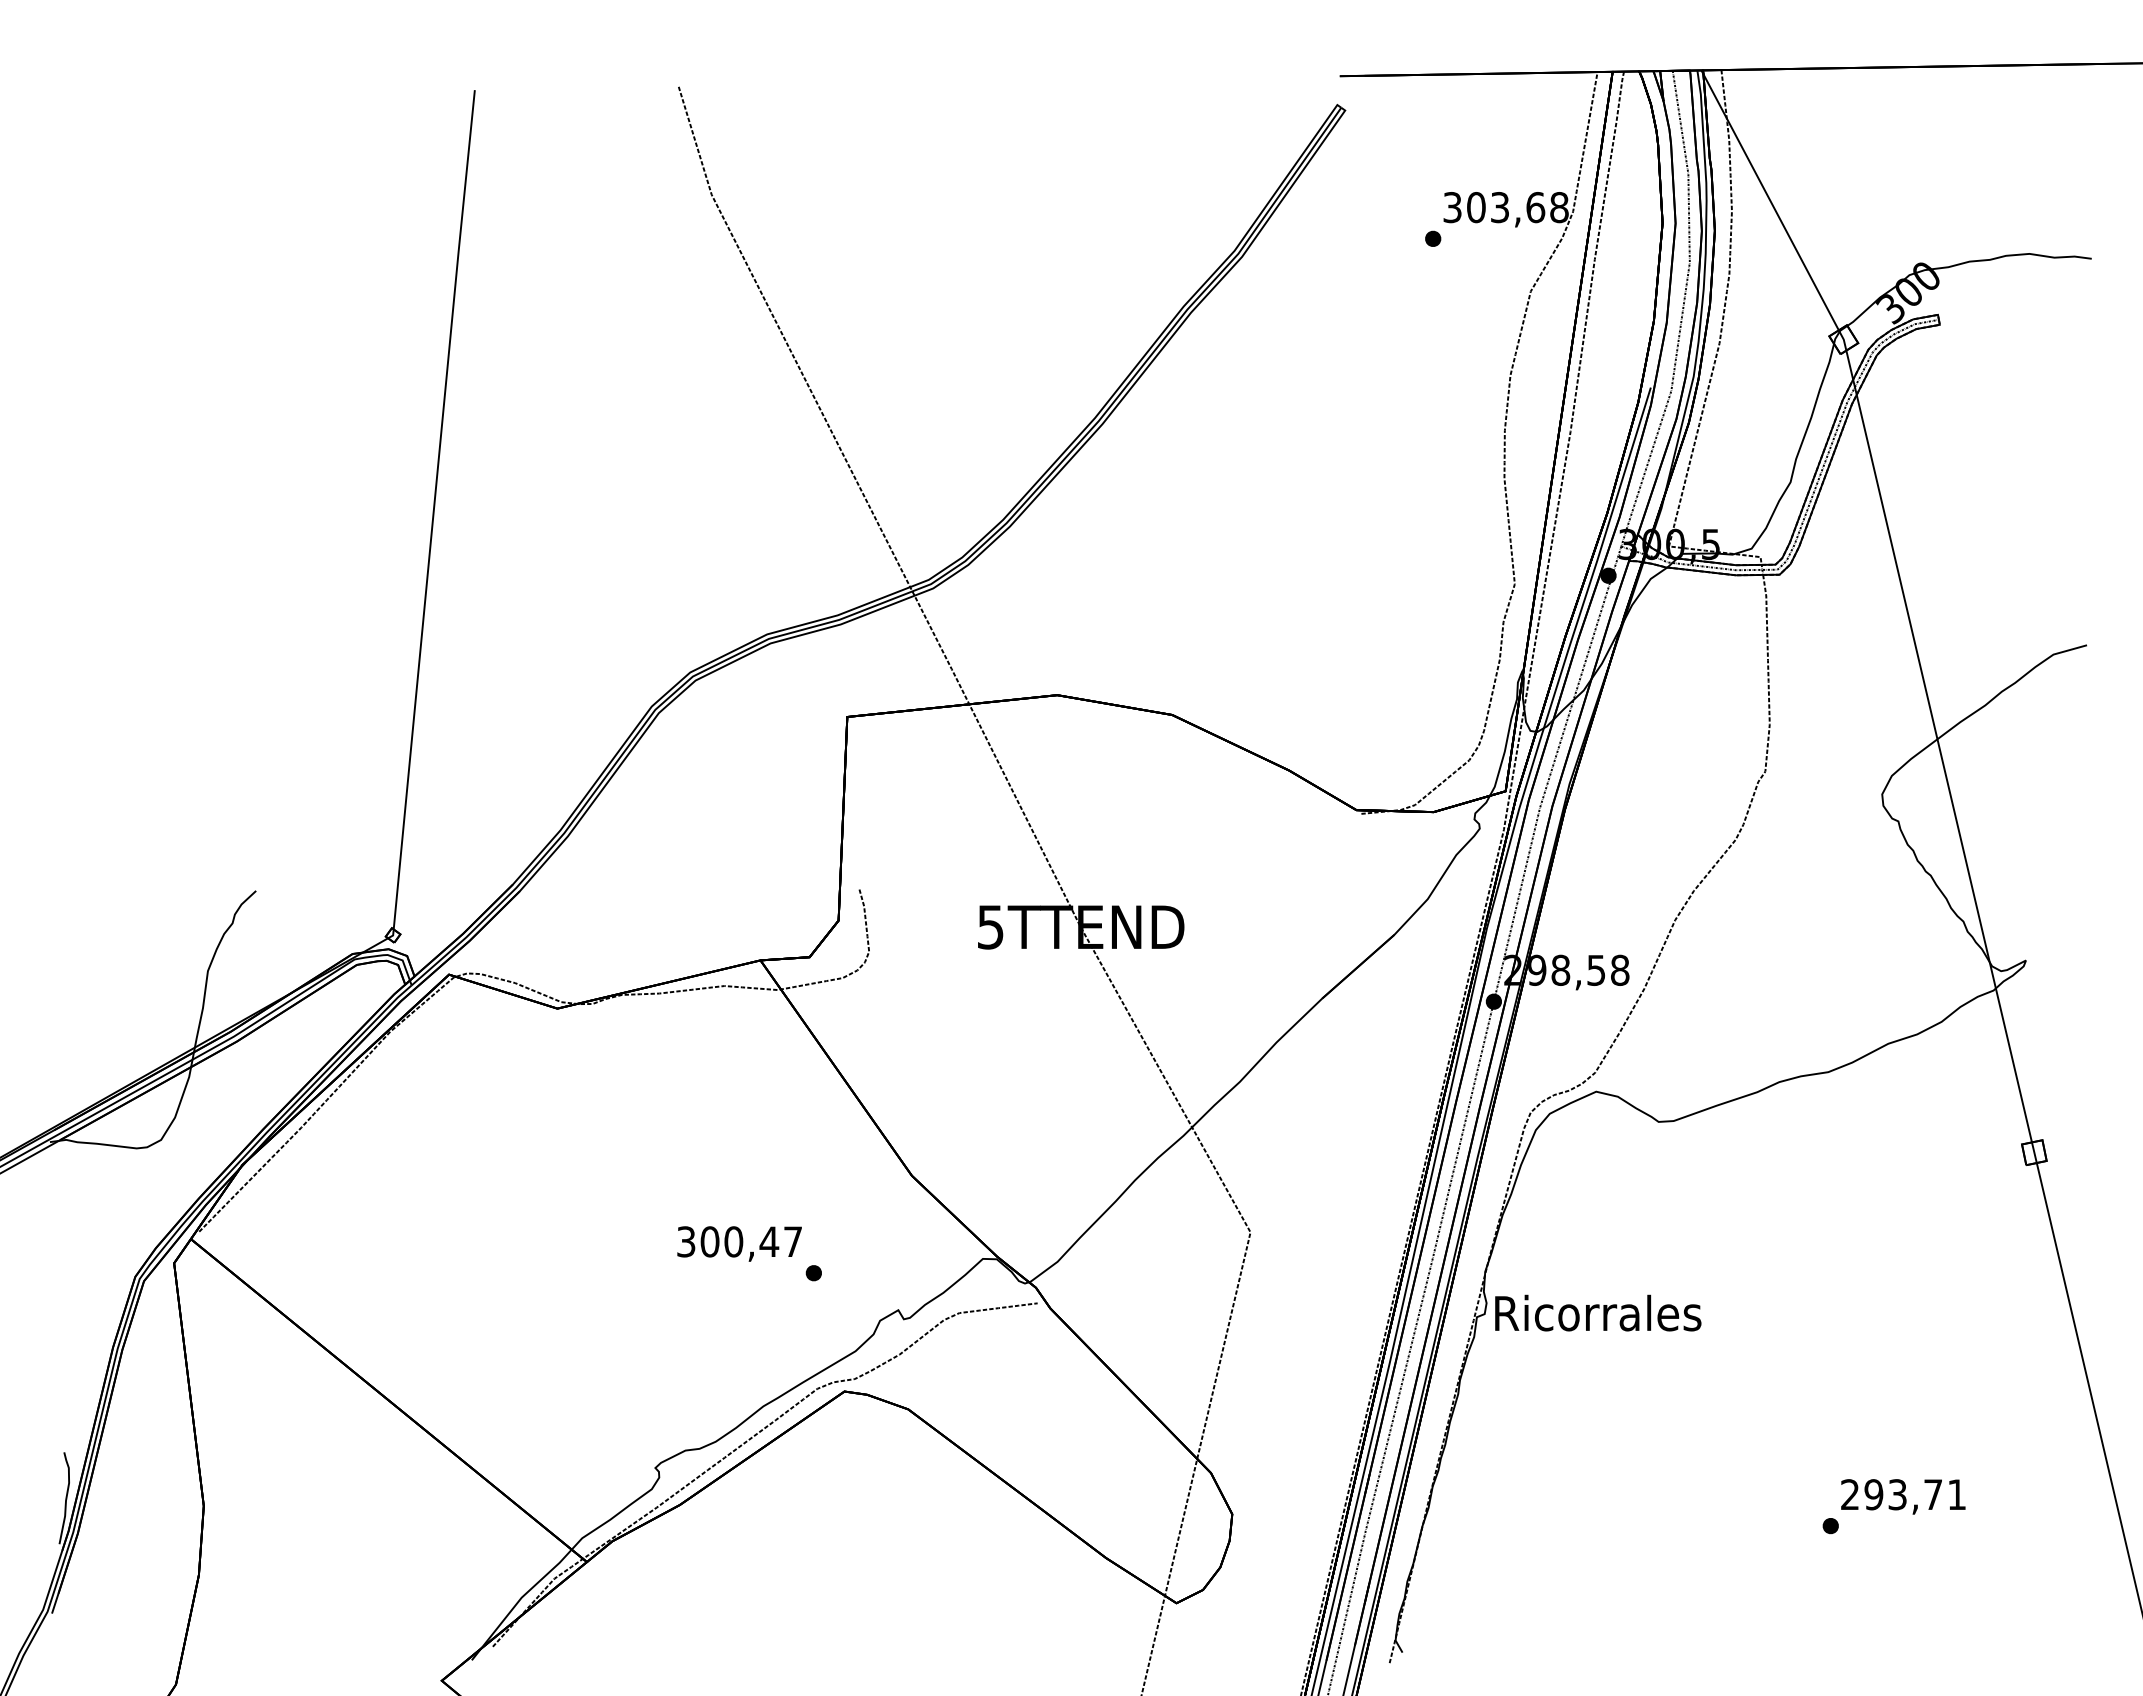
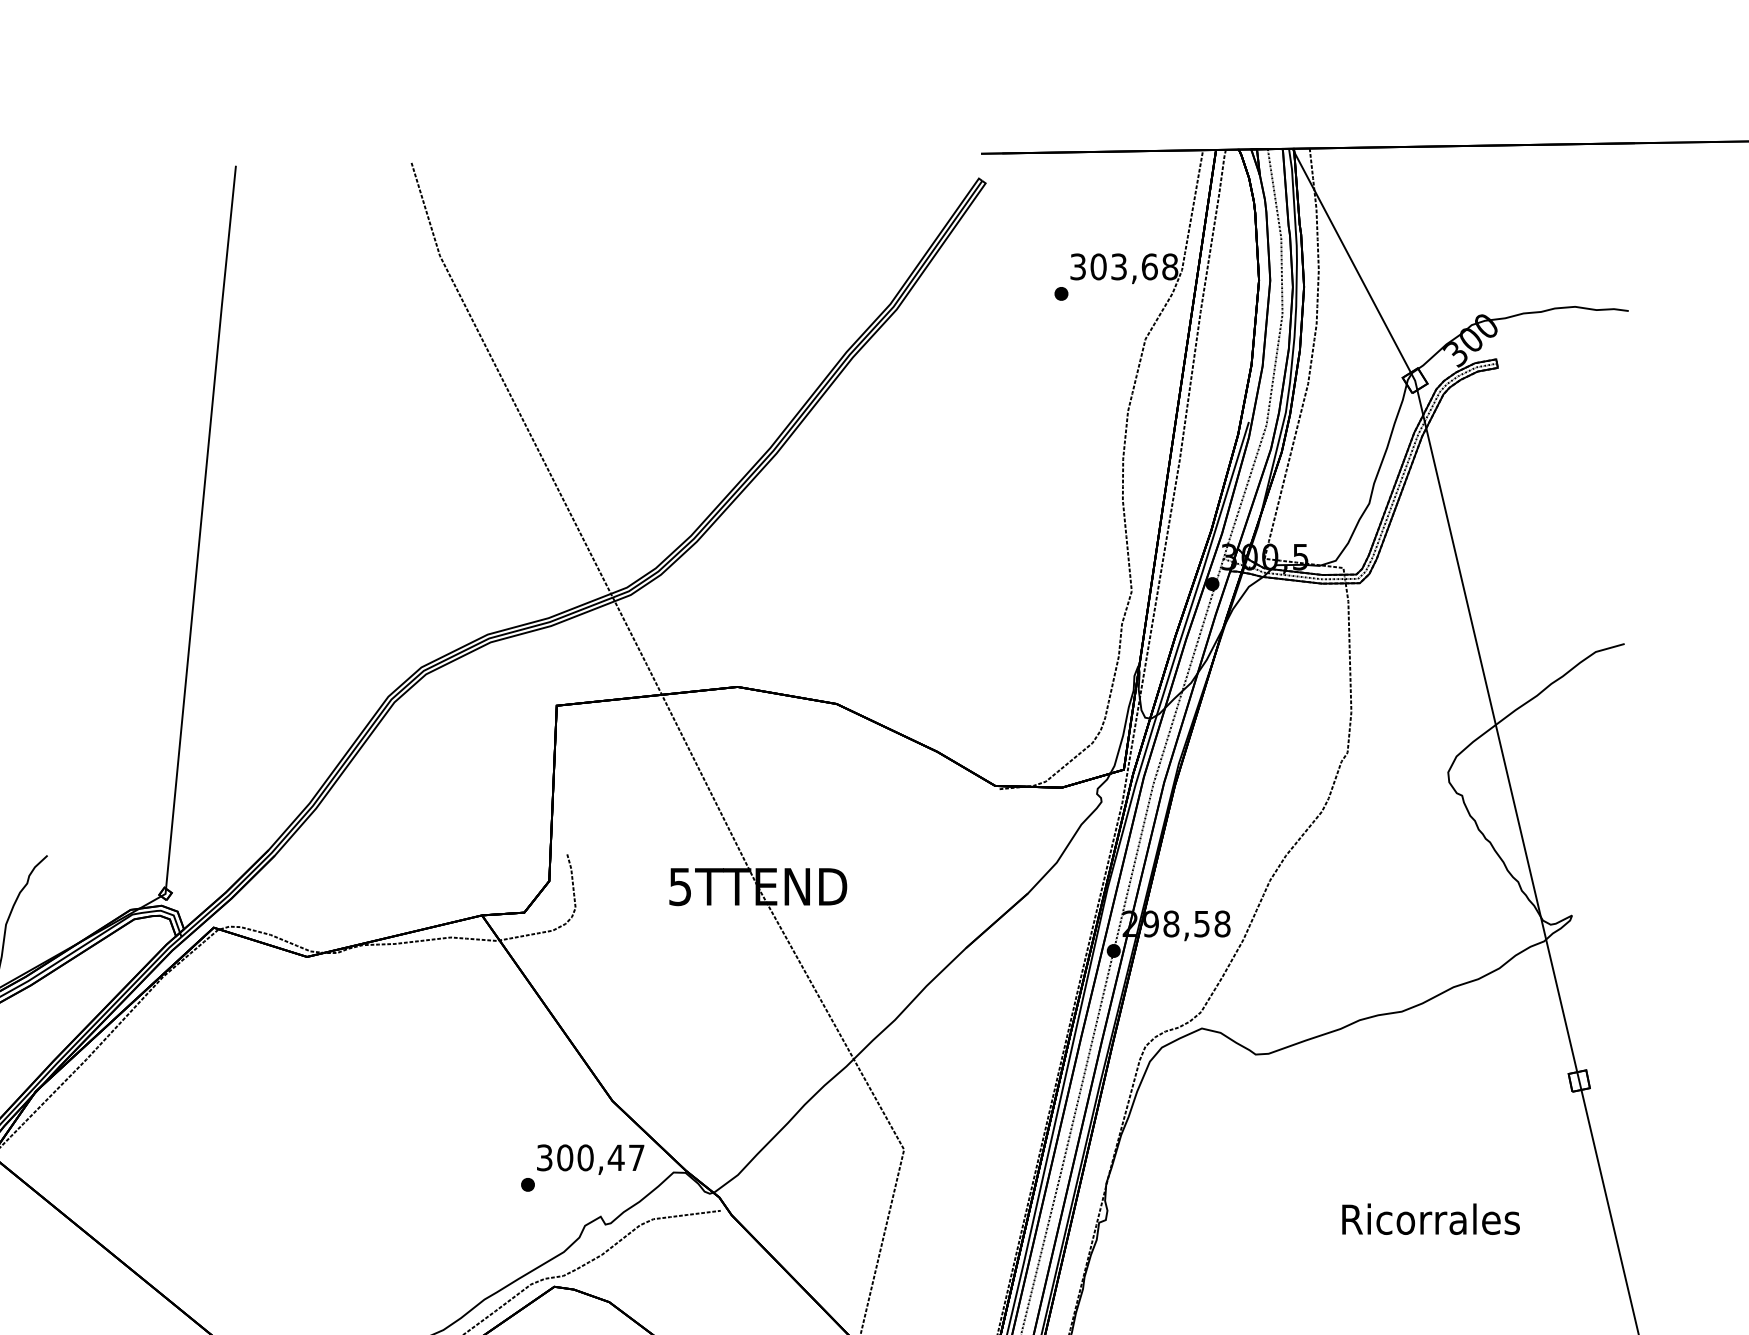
text: (739, 1243) -> (590, 1159), moved
text: (1598, 1312) -> (1431, 1218), moved

